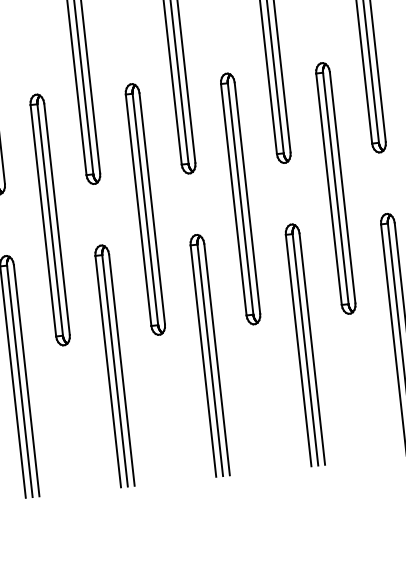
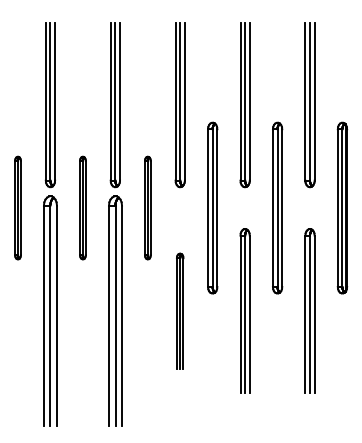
part: (240, 198) -> (147, 207), size x0.6
part: (144, 208) -> (82, 207), size x0.6
part: (49, 219) -> (17, 207), size x0.6
part: (303, 344) -> (179, 310), size x0.7
part: (208, 354) -> (114, 310), size x1.4
part: (114, 364) -> (50, 310), size x1.4

